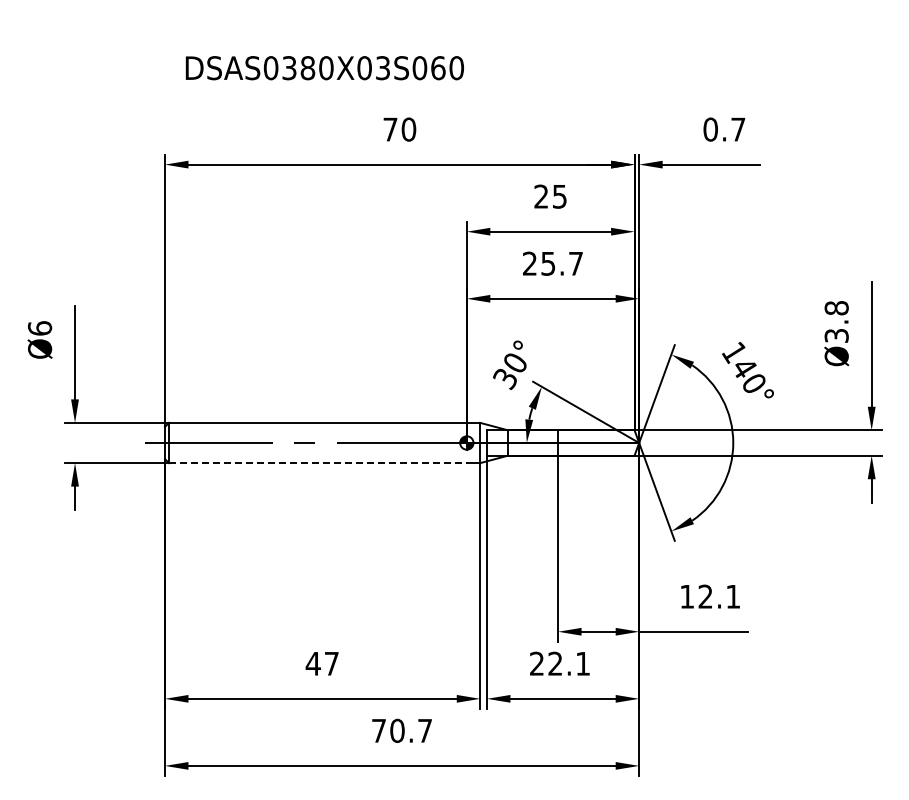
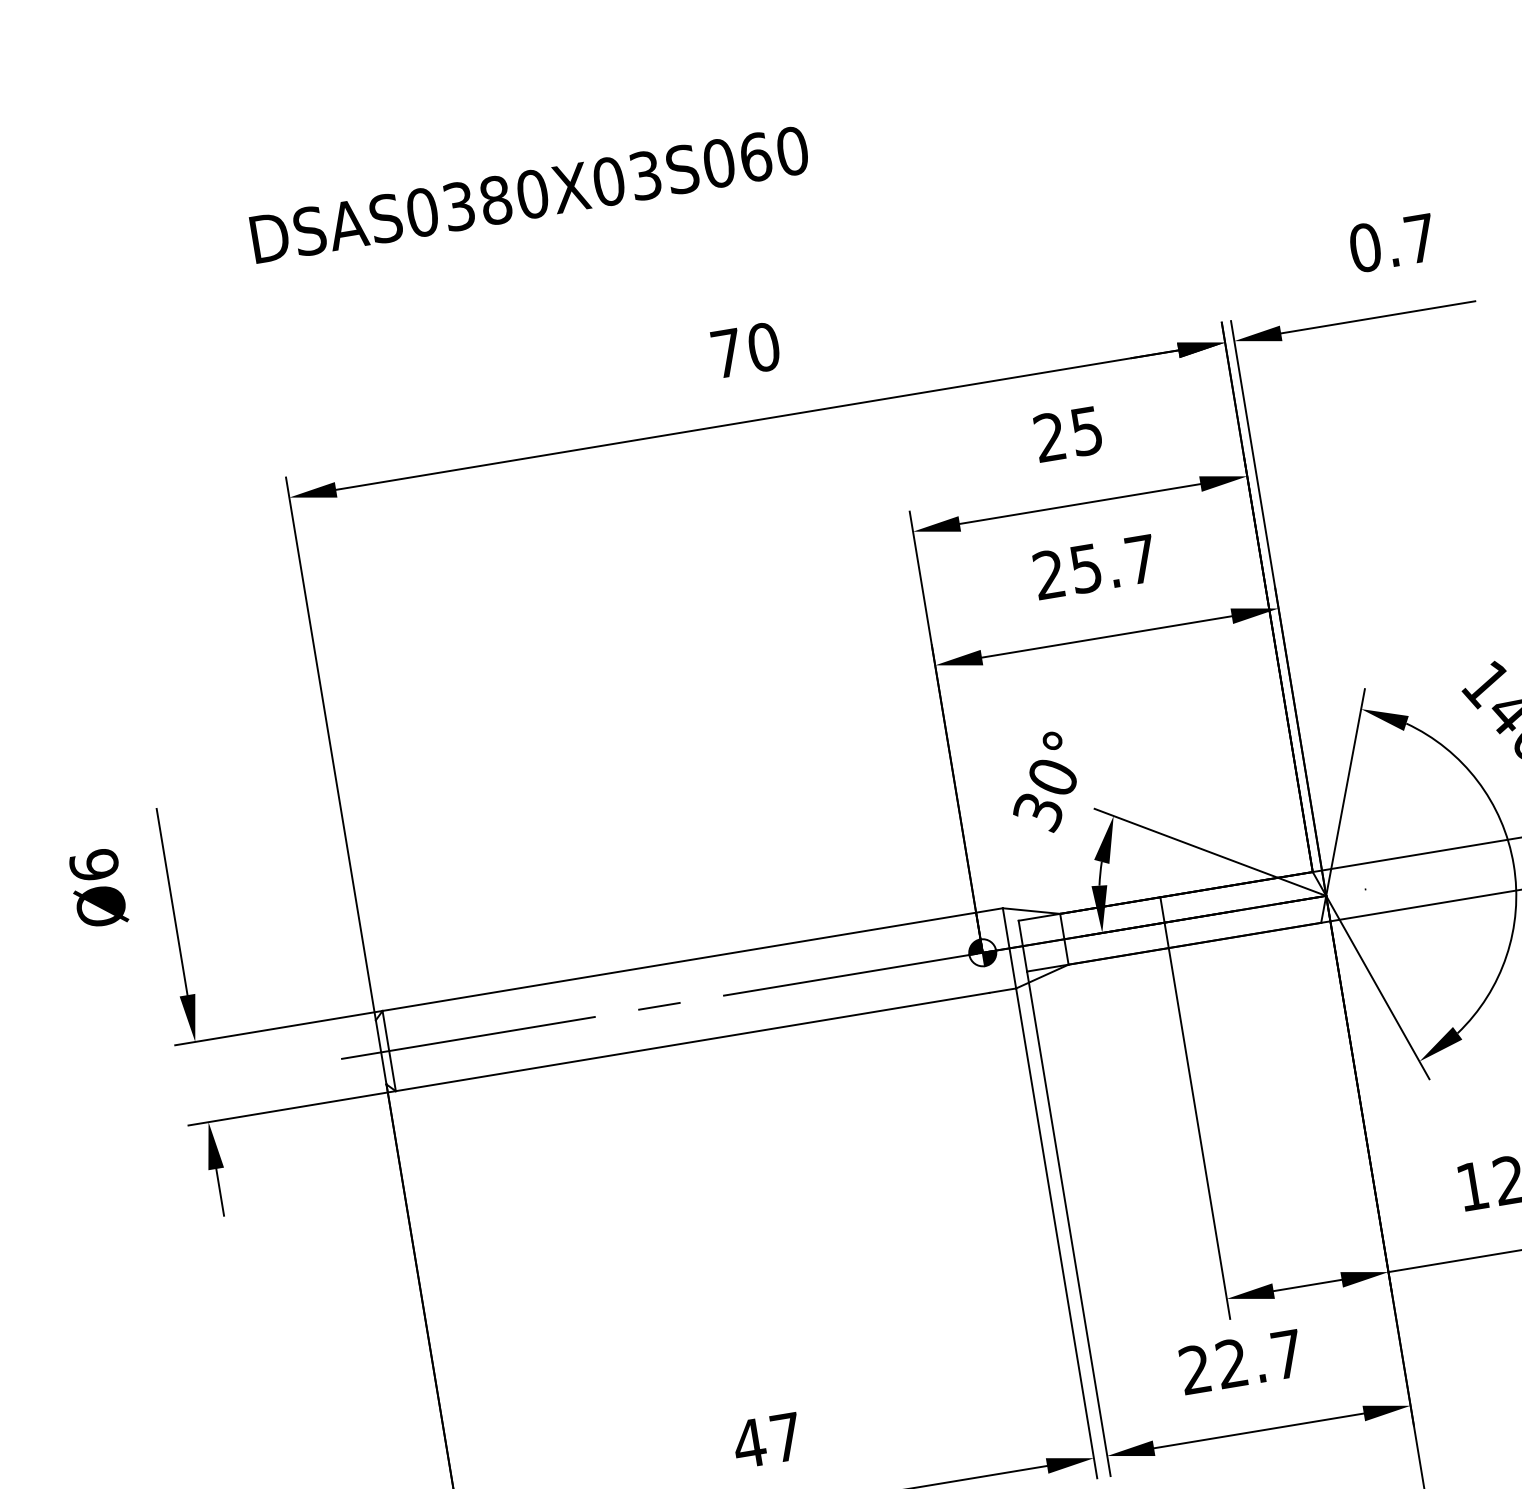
text: (324, 68) -> (529, 195), moved
line: (317, 463) -> (691, 1042), dashed -> solid
text: (582, 663) -> (1285, 1354), 22.1 -> 22.7

